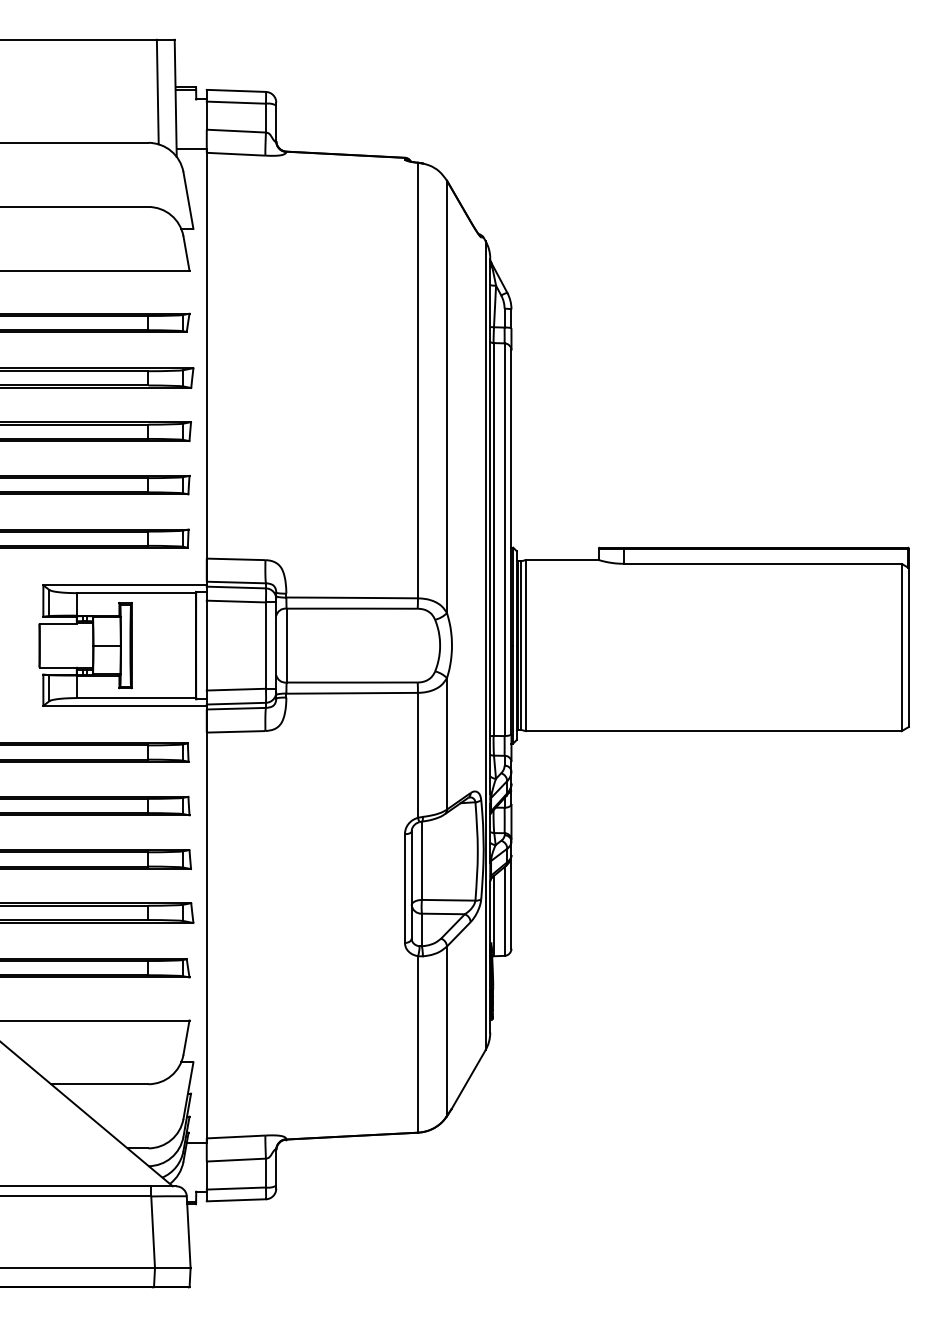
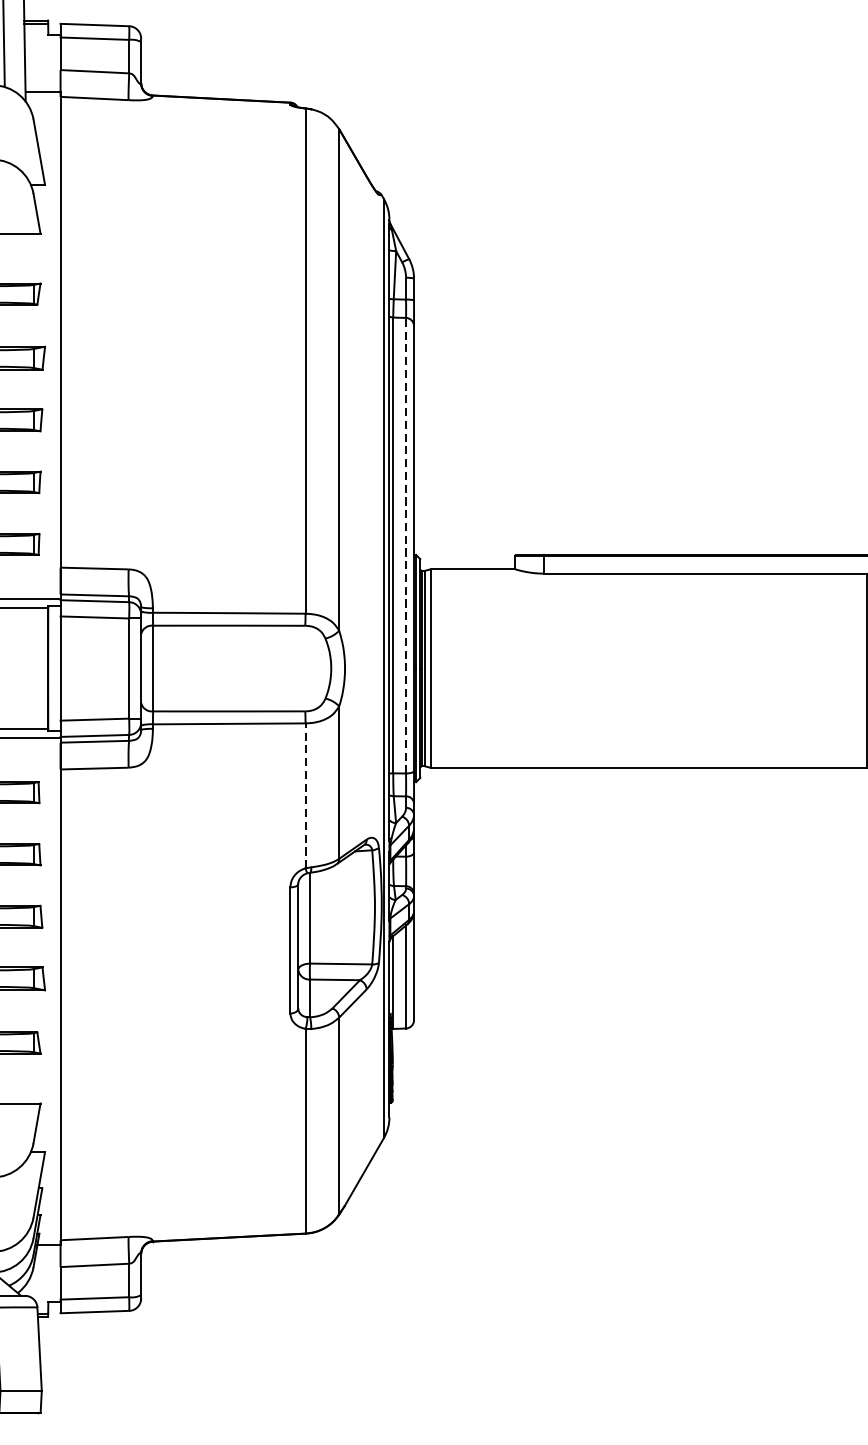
line: (504, 539) -> (405, 545), solid -> dashed
line: (418, 754) -> (306, 794), solid -> dashed

